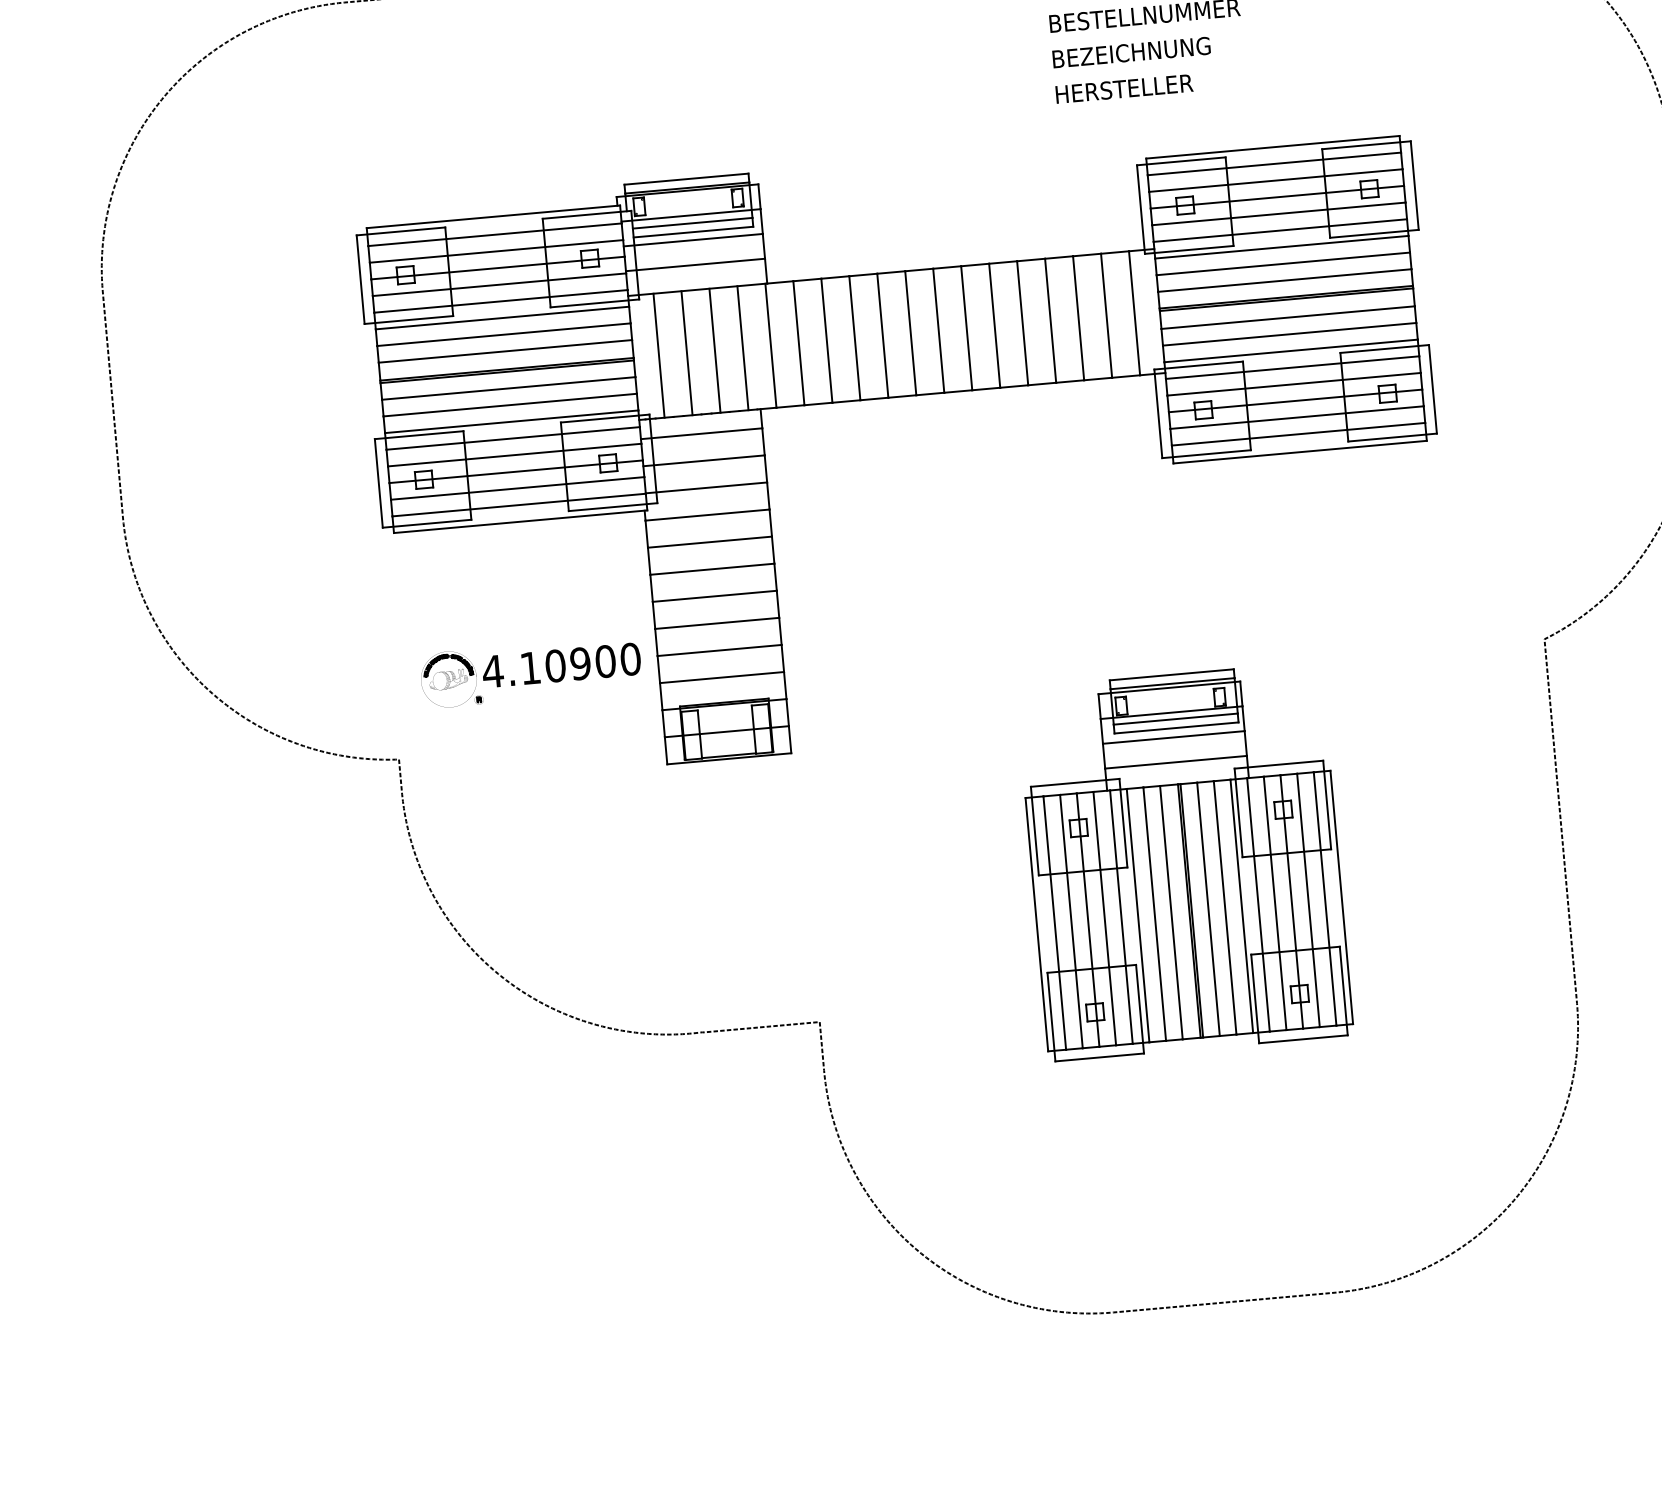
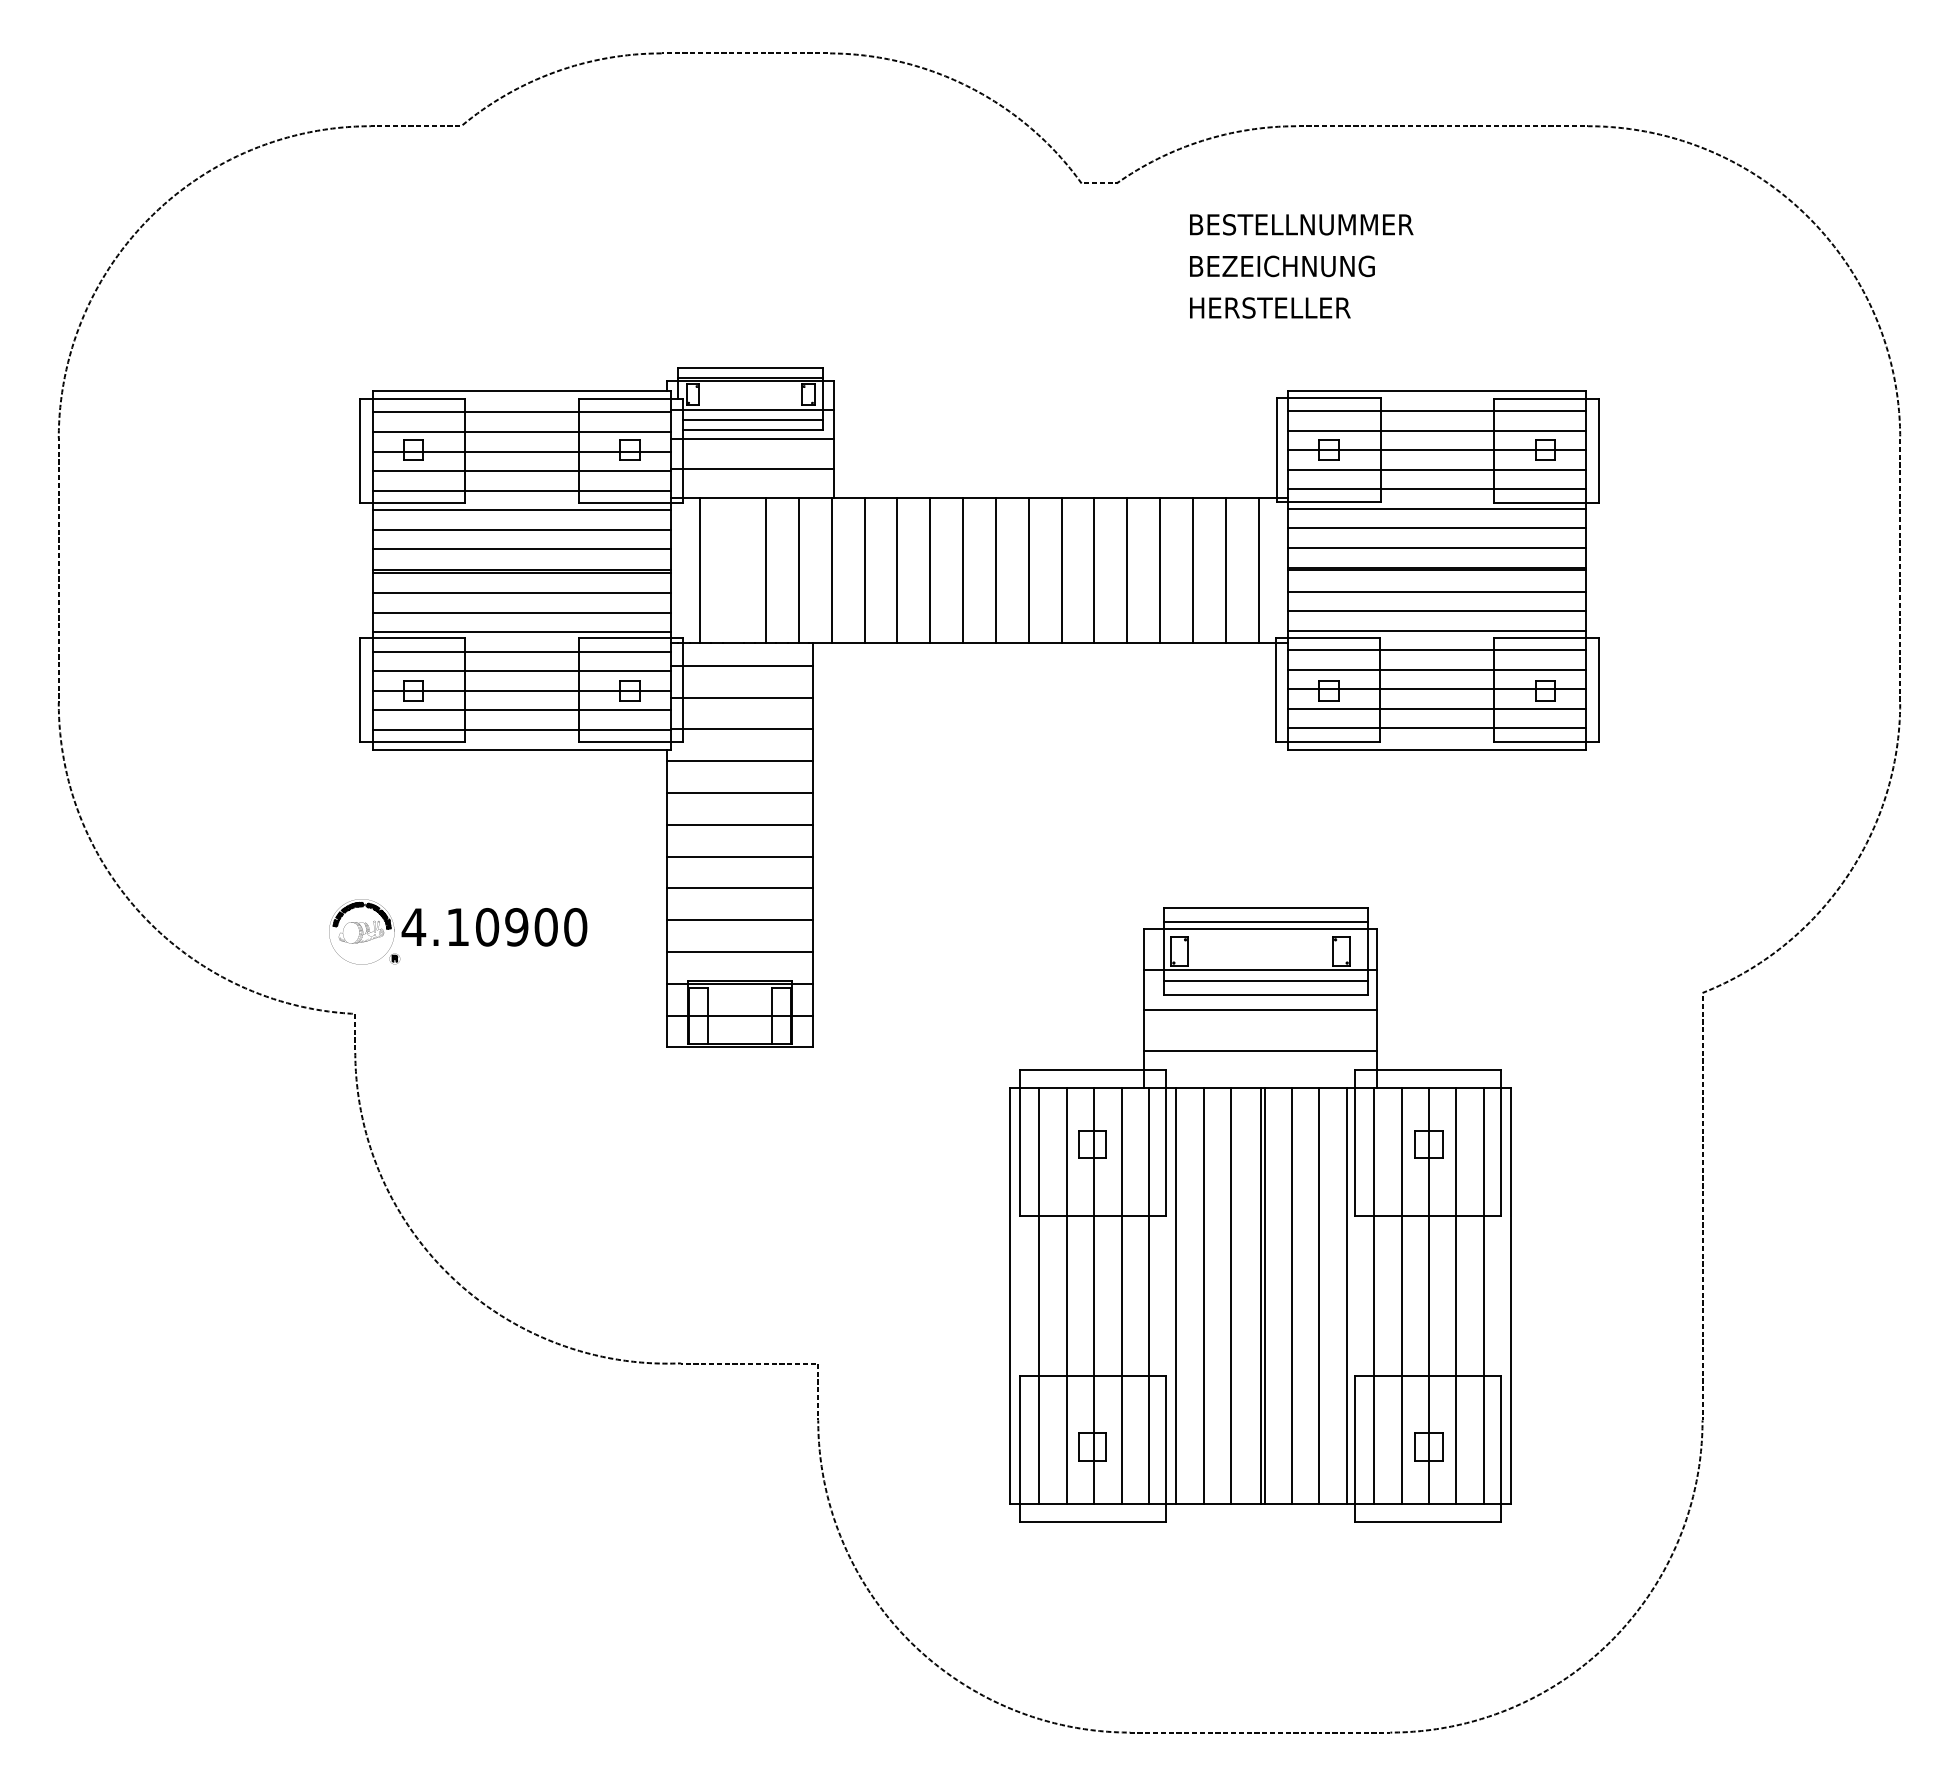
line: (687, 353) -> (733, 570), removed
part: (531, 671) -> (458, 931), moved
part: (1184, 861) -> (1259, 1214), size x1.4

